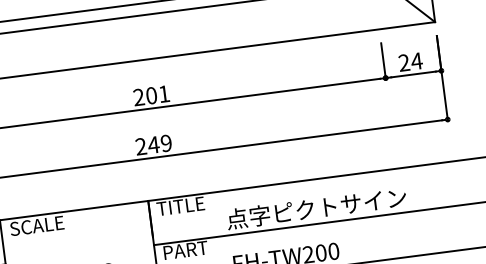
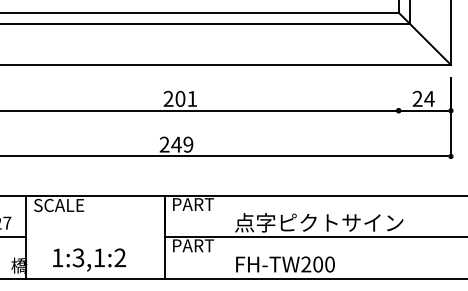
line: (383, 60) -> (398, 94), removed
text: (180, 206) -> (193, 204), TITLE -> PART

